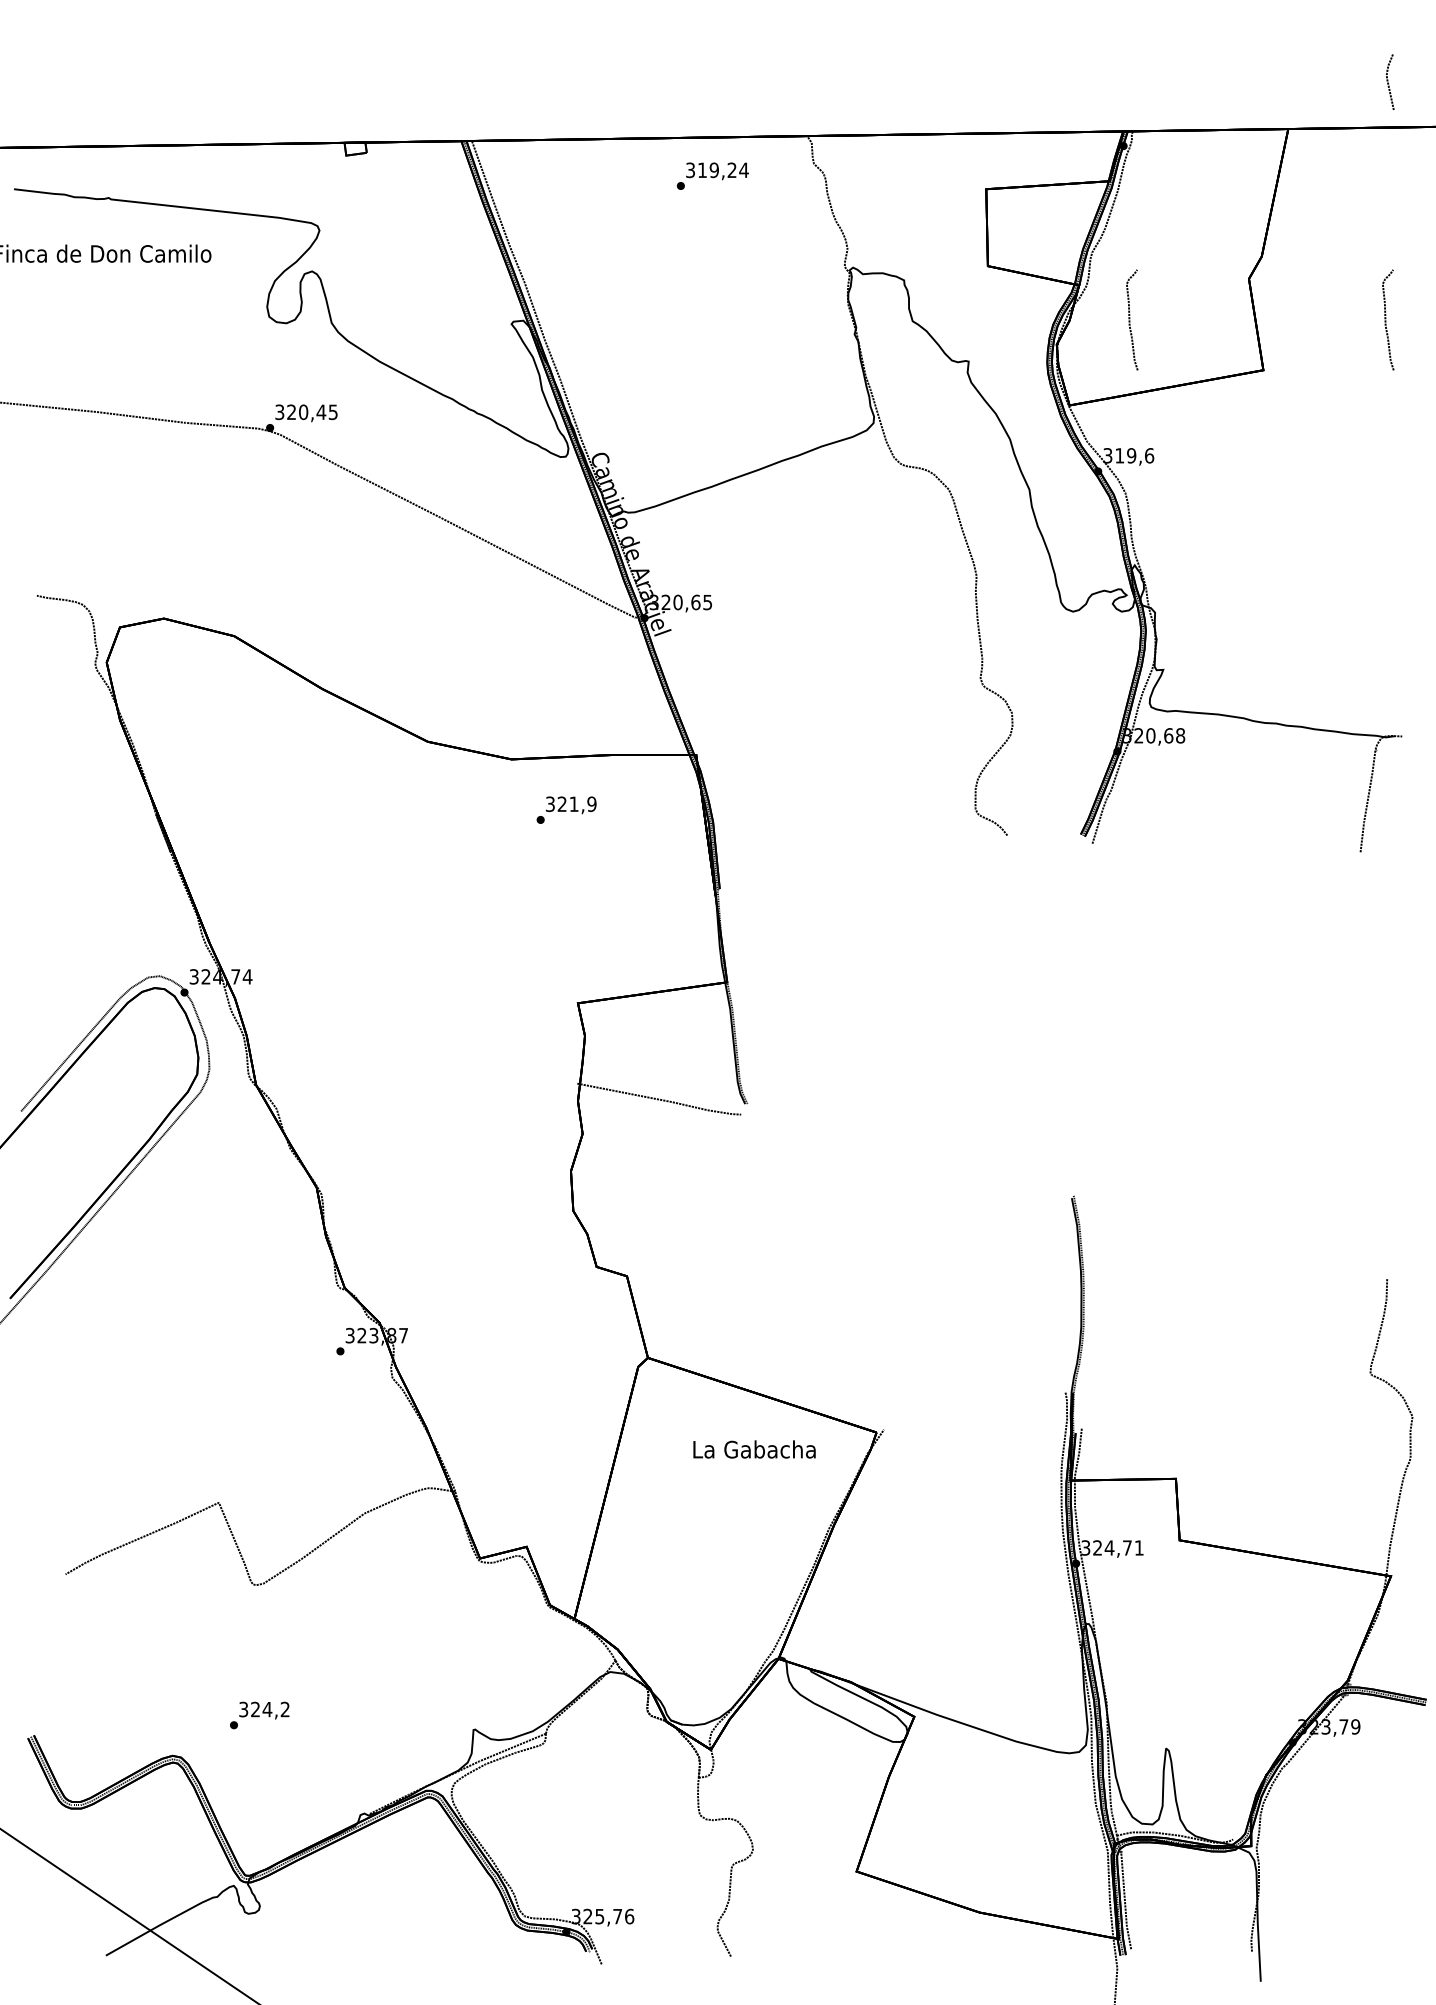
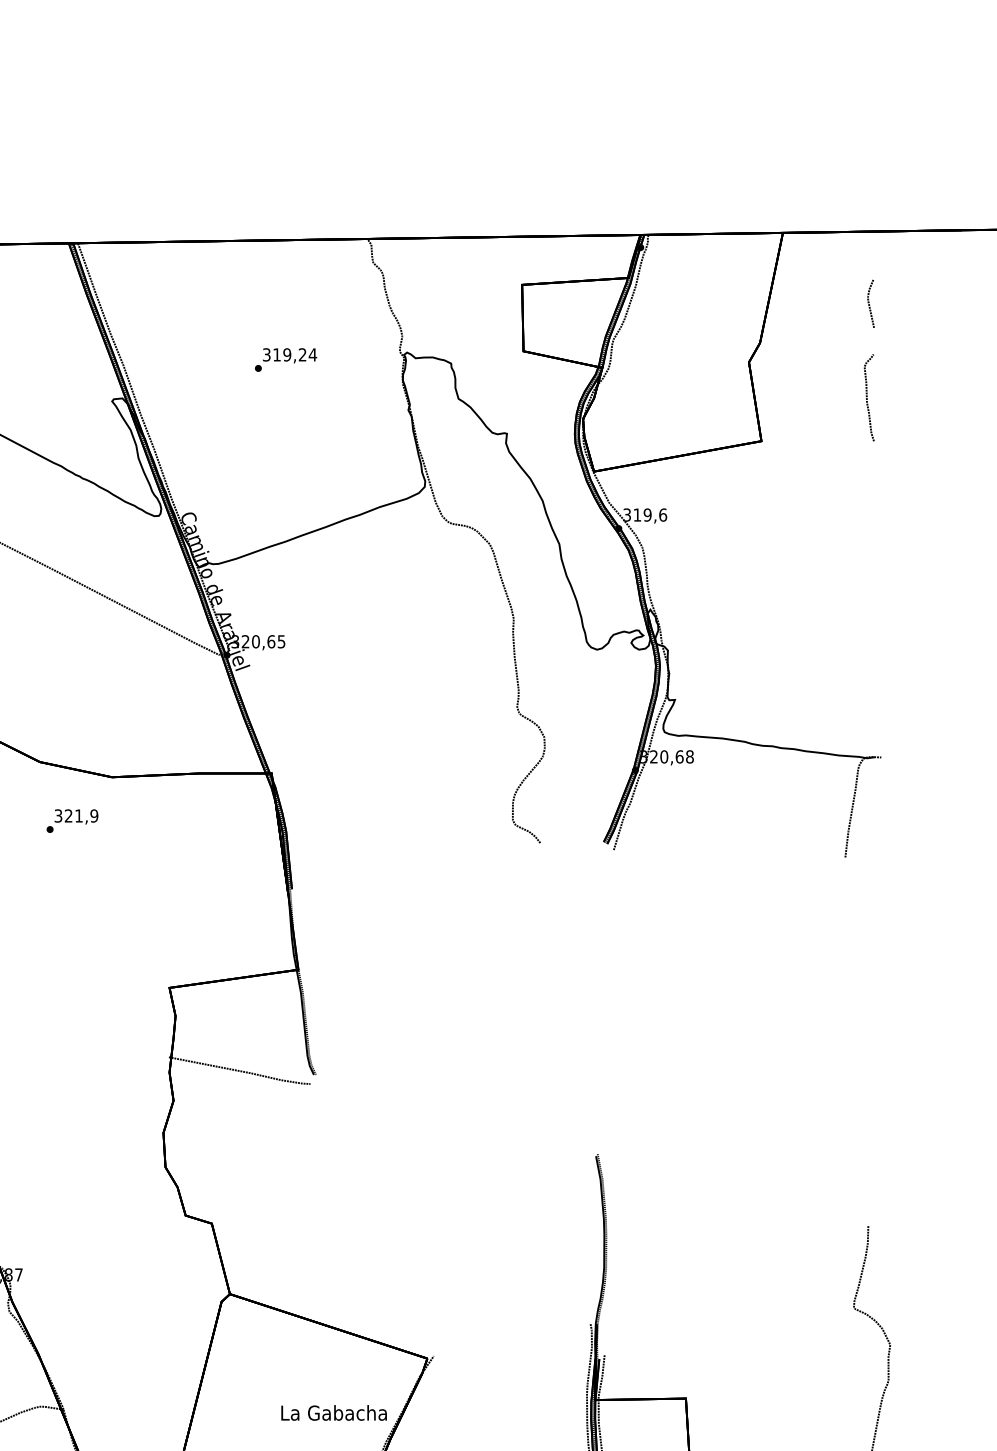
line: (1388, 82) -> (869, 304), moved
text: (712, 175) -> (285, 359), moved
curve: (1130, 318) -> (646, 396), removed
text: (566, 809) -> (72, 820), moved
text: (754, 1449) -> (334, 1412), moved

